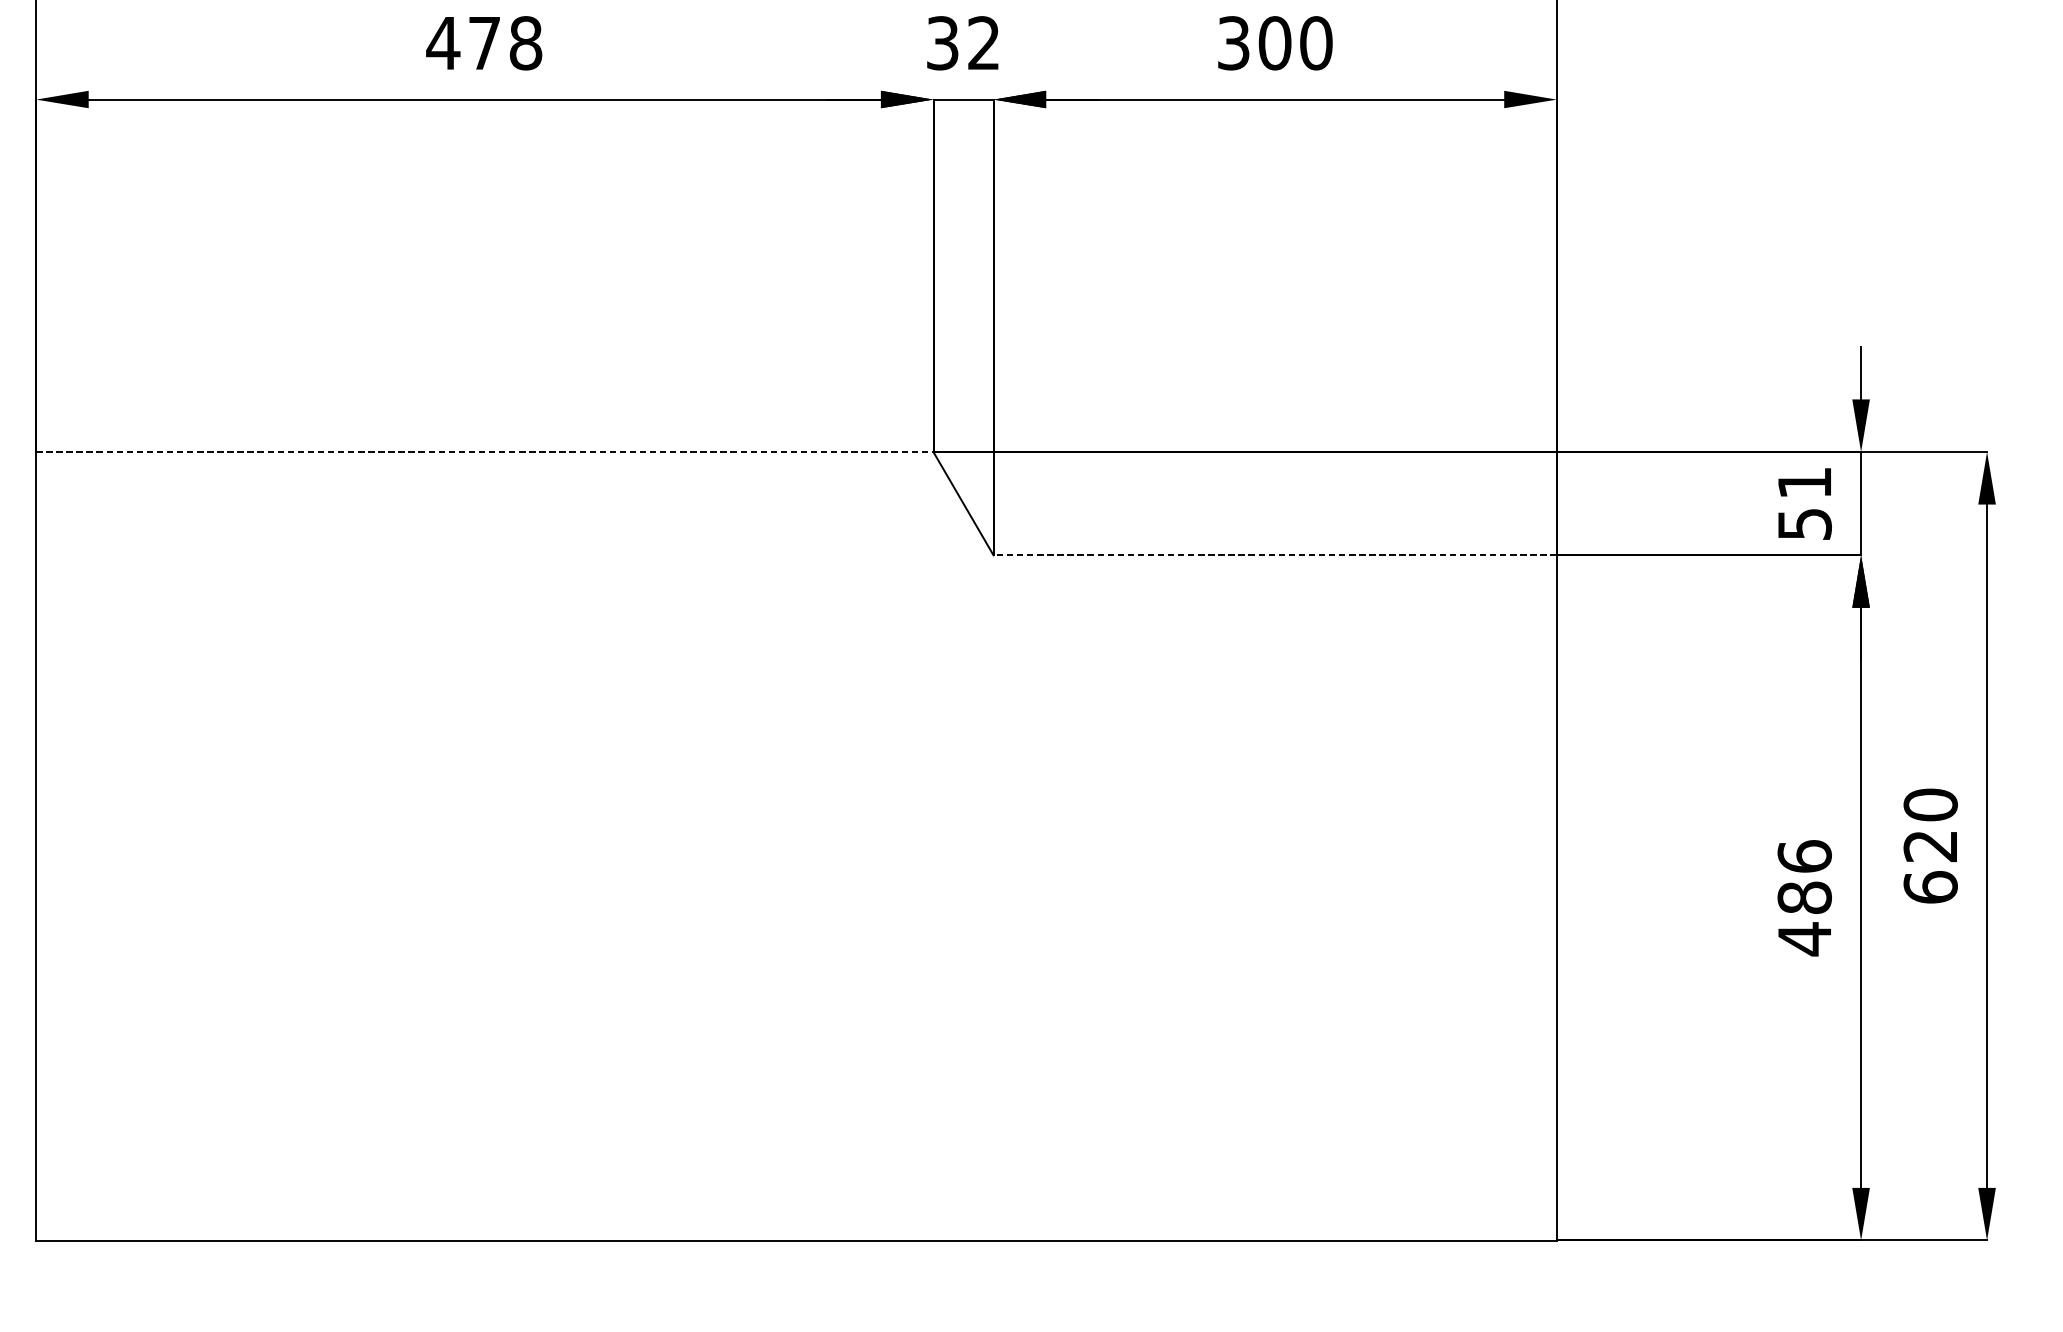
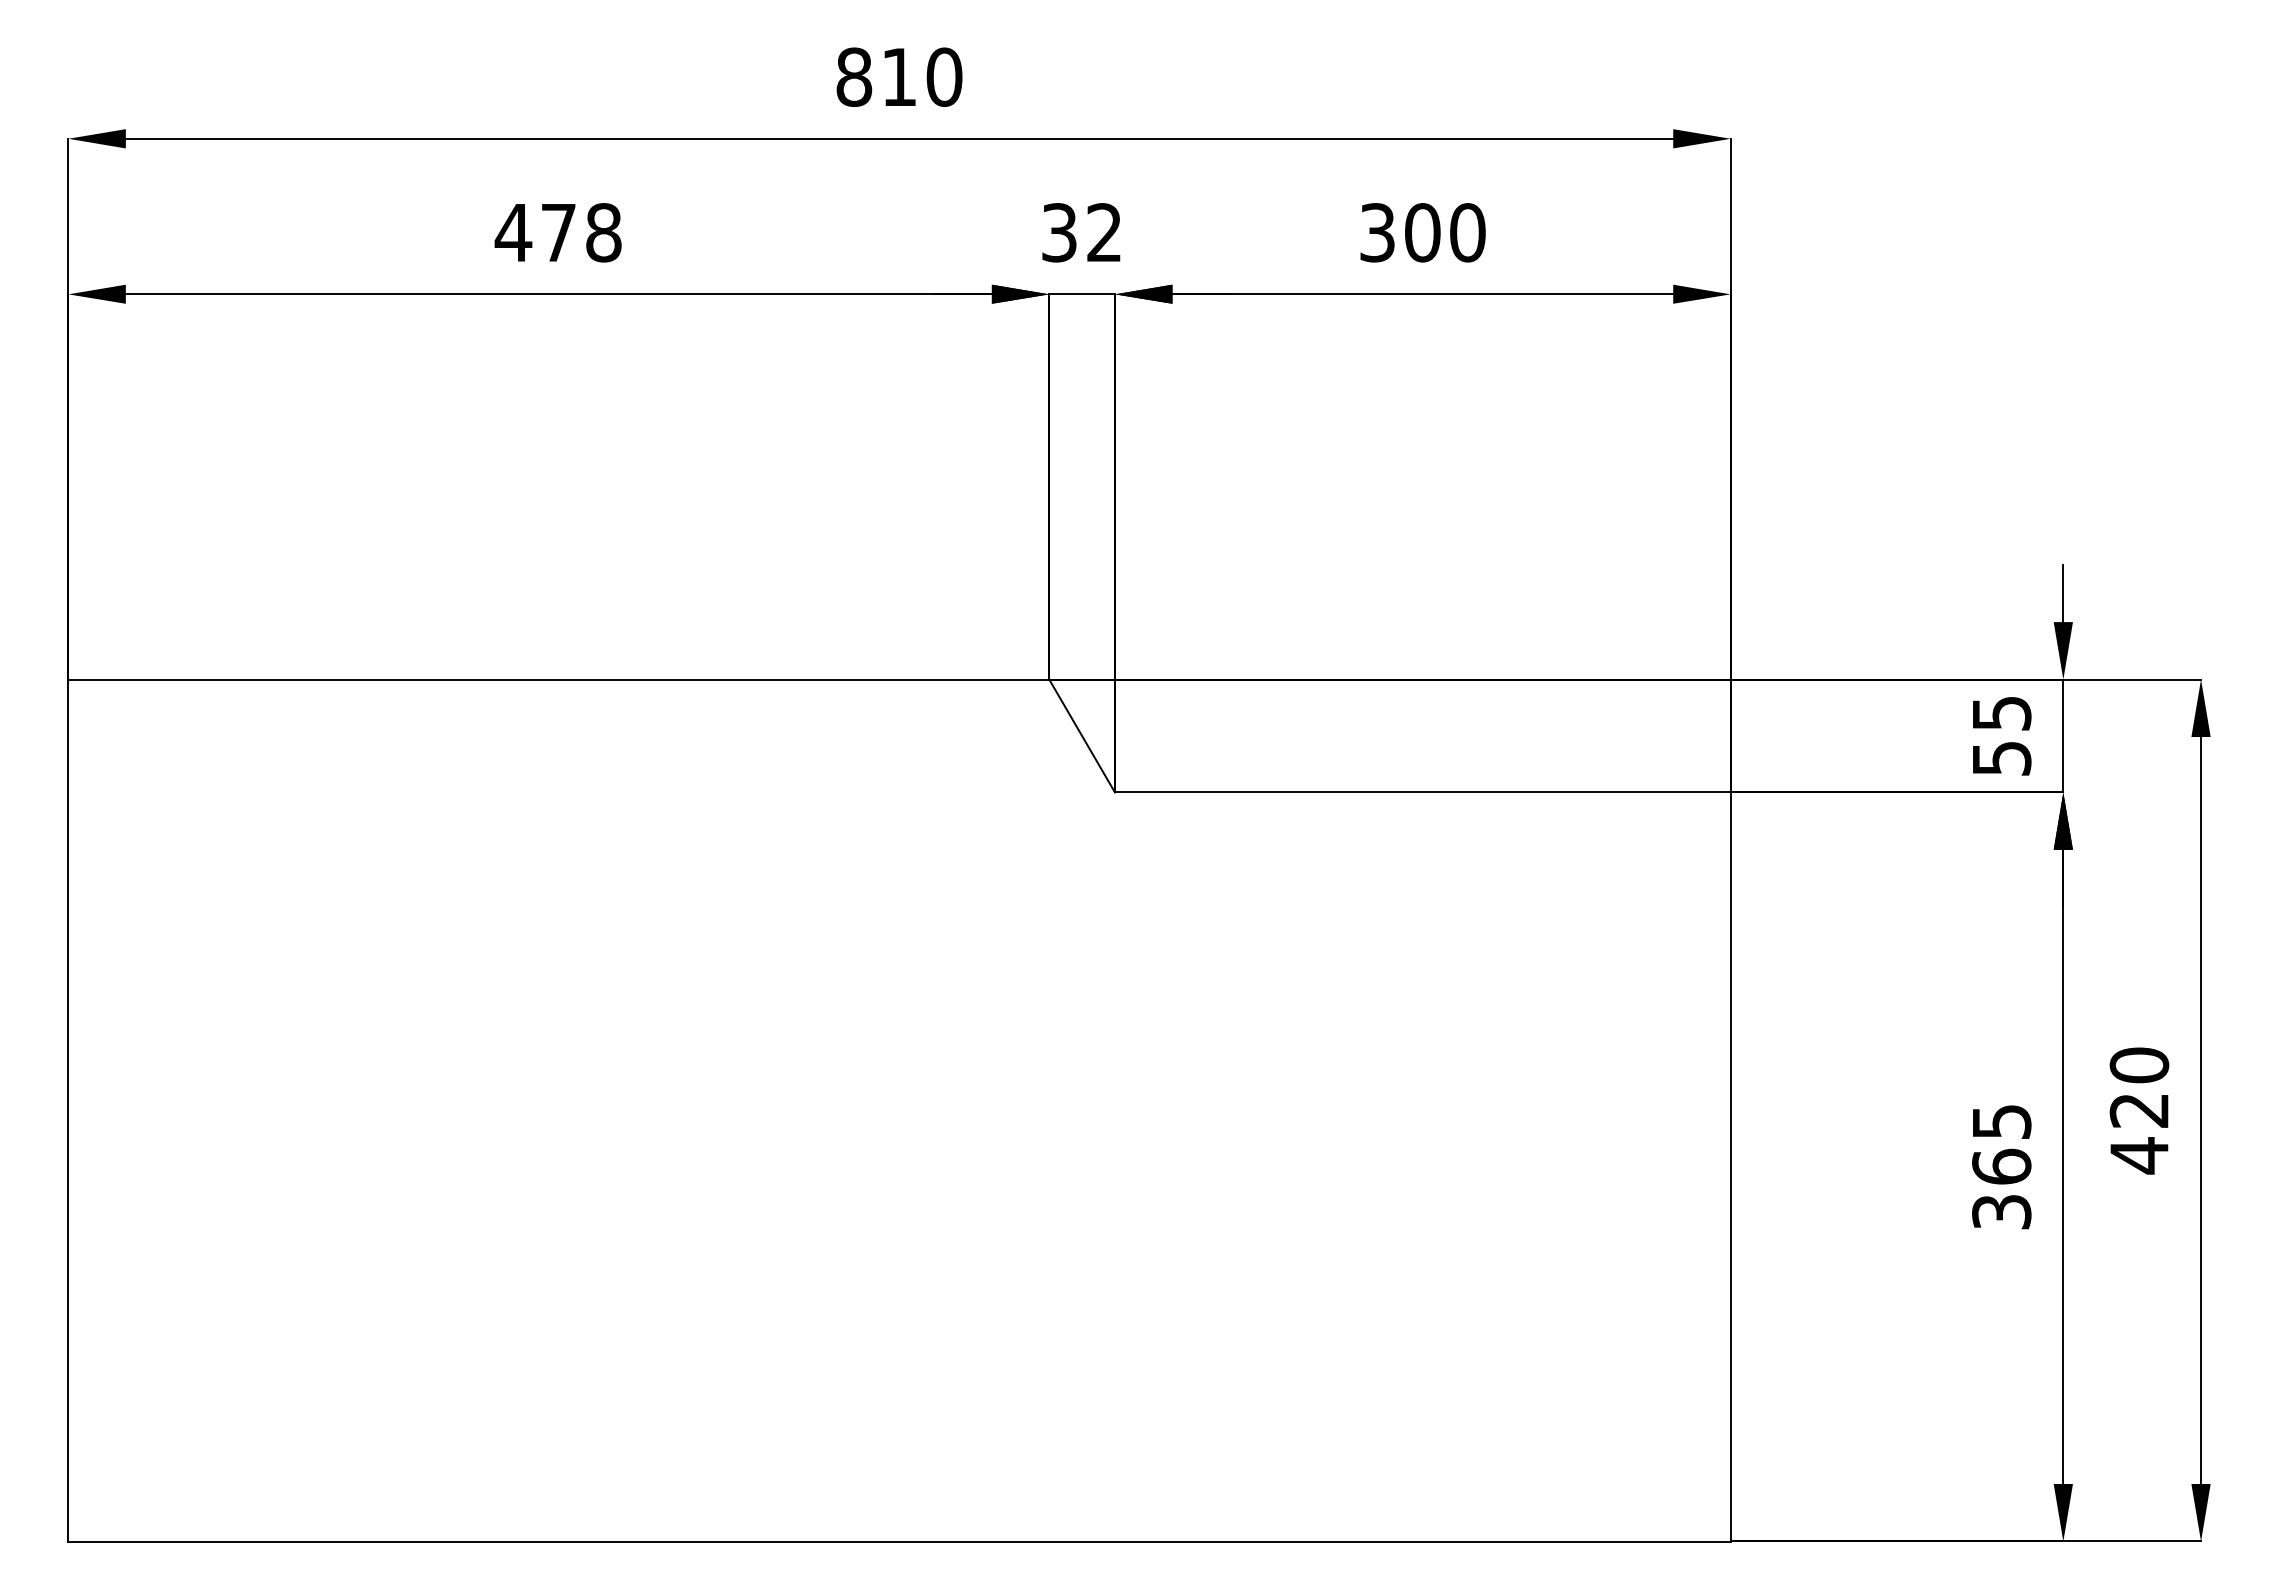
line: (485, 451) -> (559, 679), dashed -> solid
text: (1805, 483) -> (2002, 713), 51 -> 55
line: (1274, 555) -> (1422, 792), dashed -> solid
text: (1930, 887) -> (2139, 1155), 620 -> 420
text: (1804, 898) -> (2001, 1167), 486 -> 365

